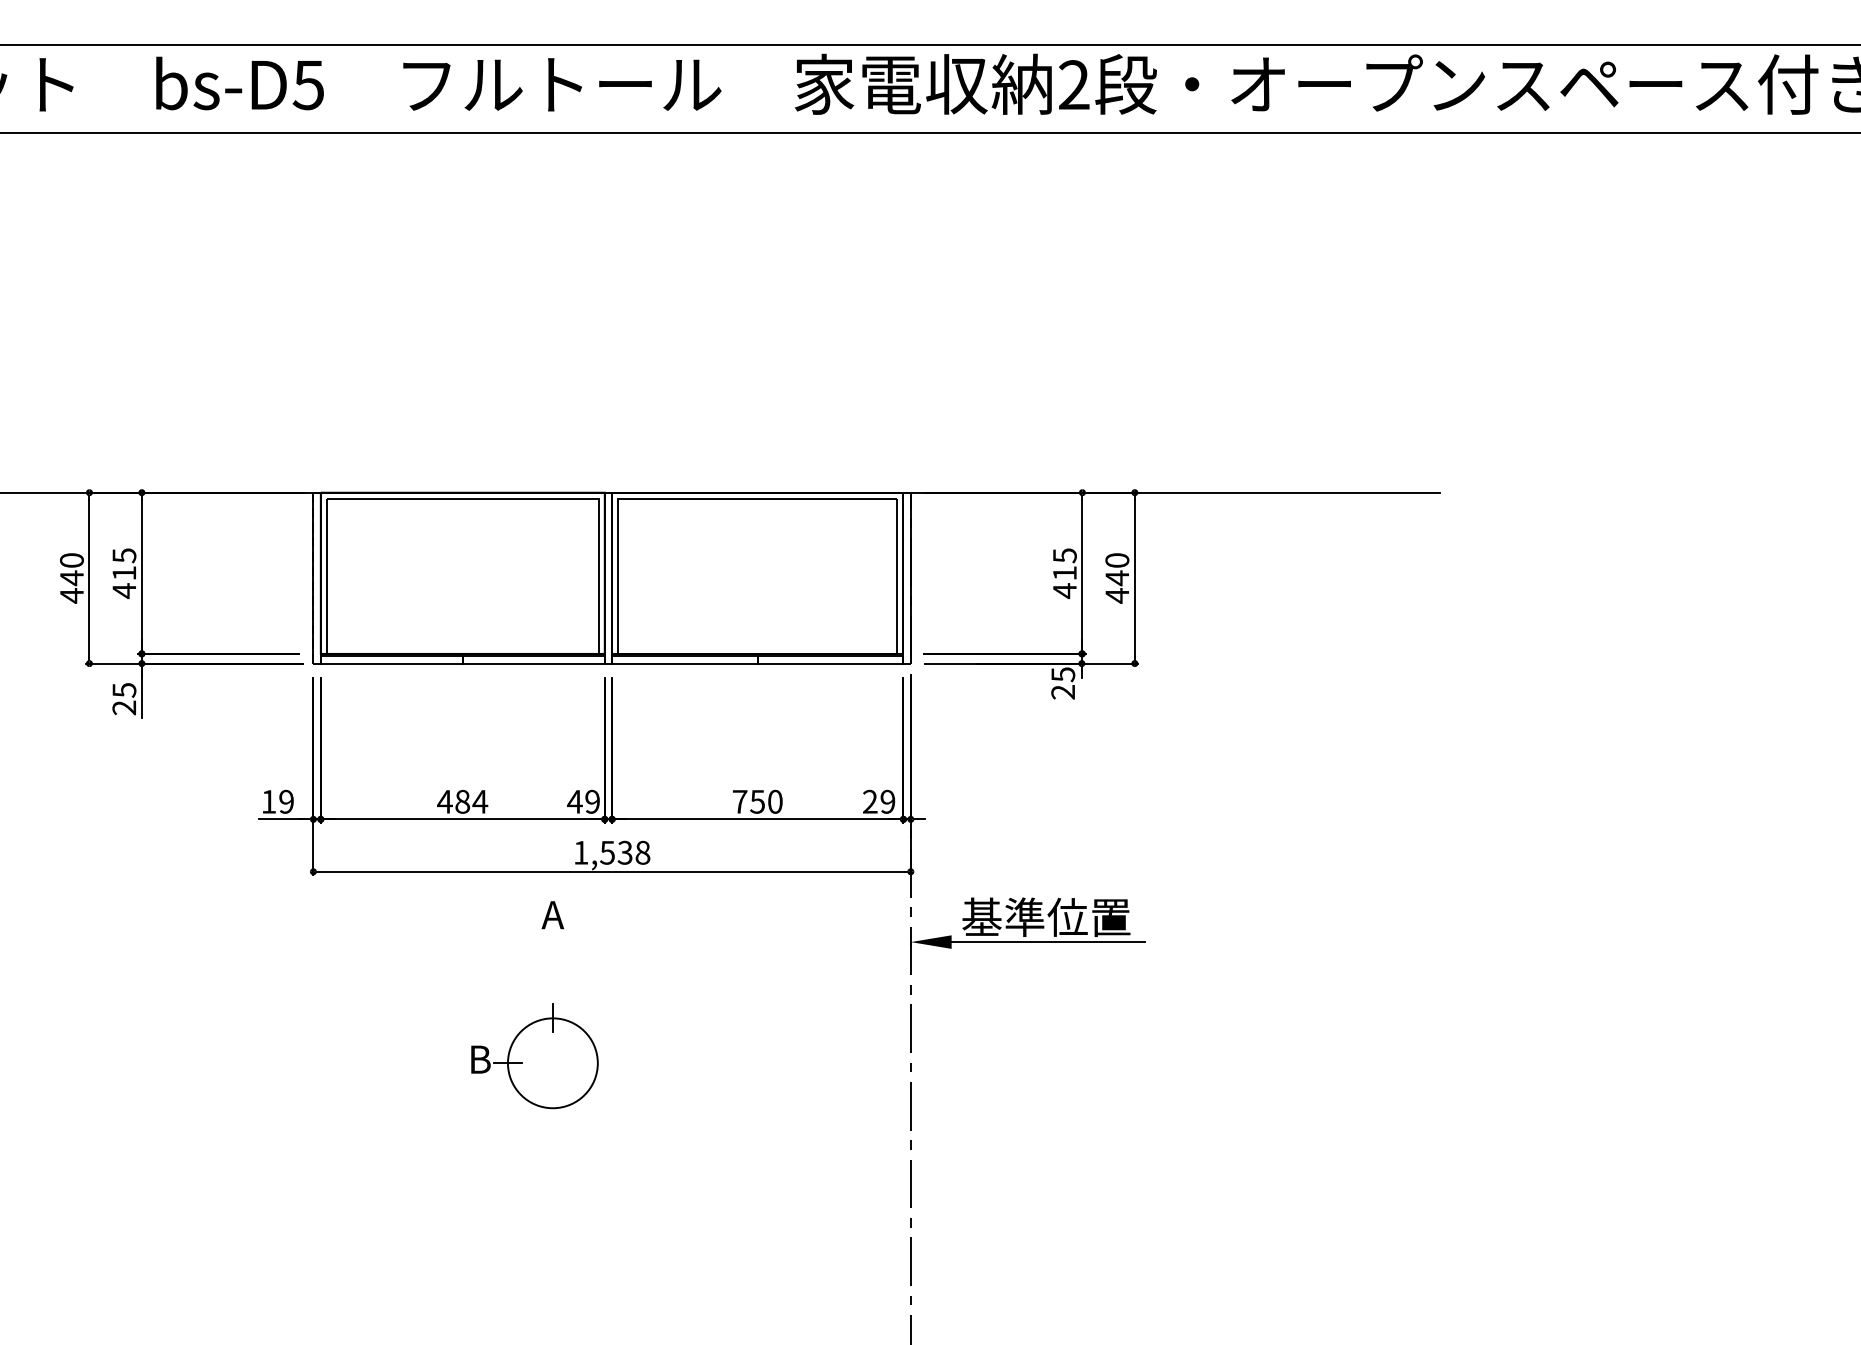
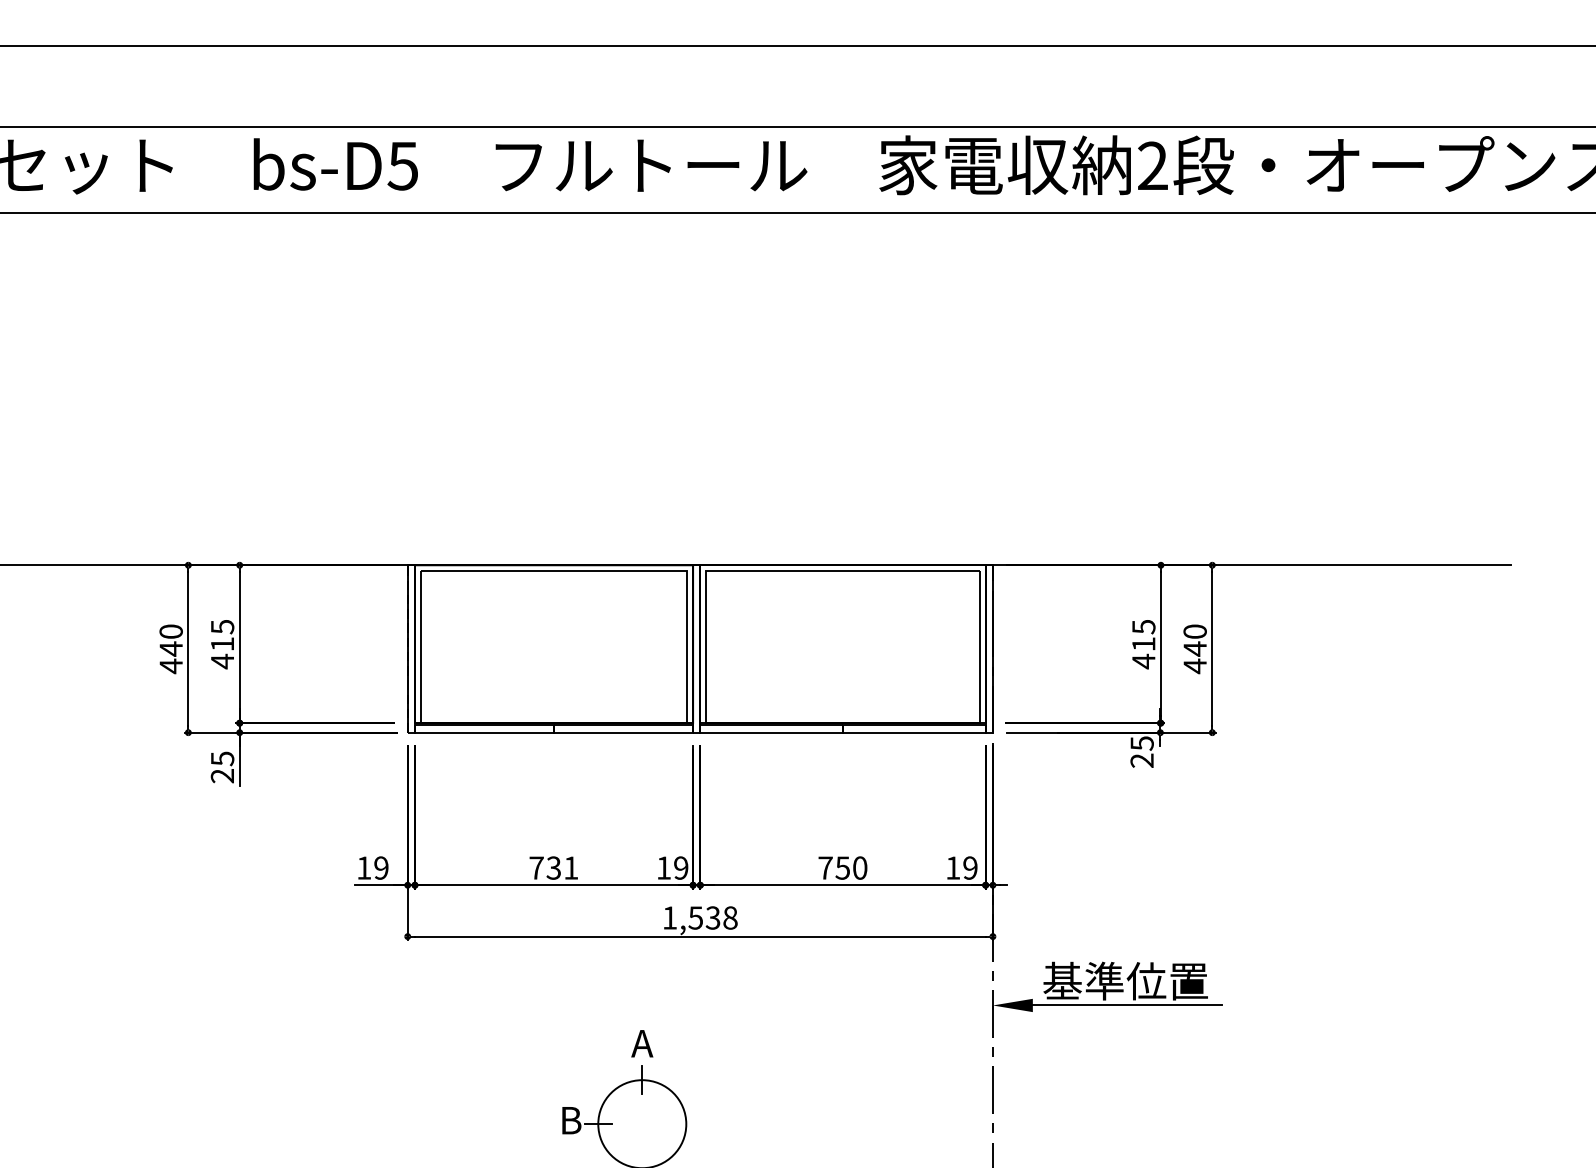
text: (462, 801) -> (553, 867), 484 -> 731
text: (574, 801) -> (663, 867), 49 -> 19
text: (870, 801) -> (953, 867), 29 -> 19
text: (552, 915) -> (641, 1044), moved

